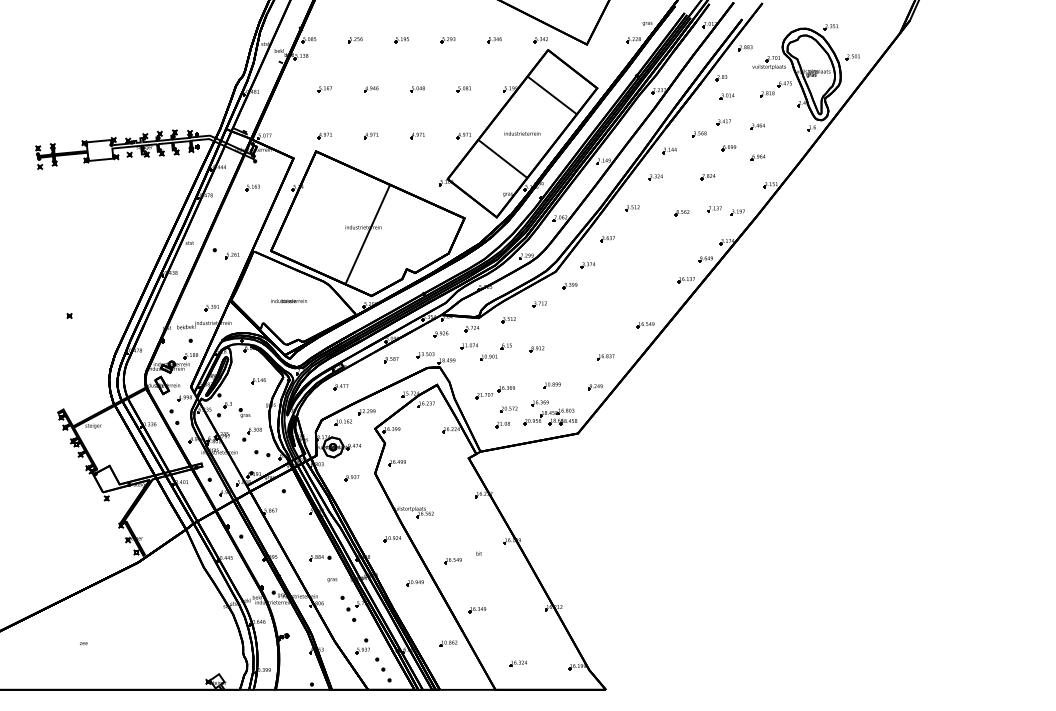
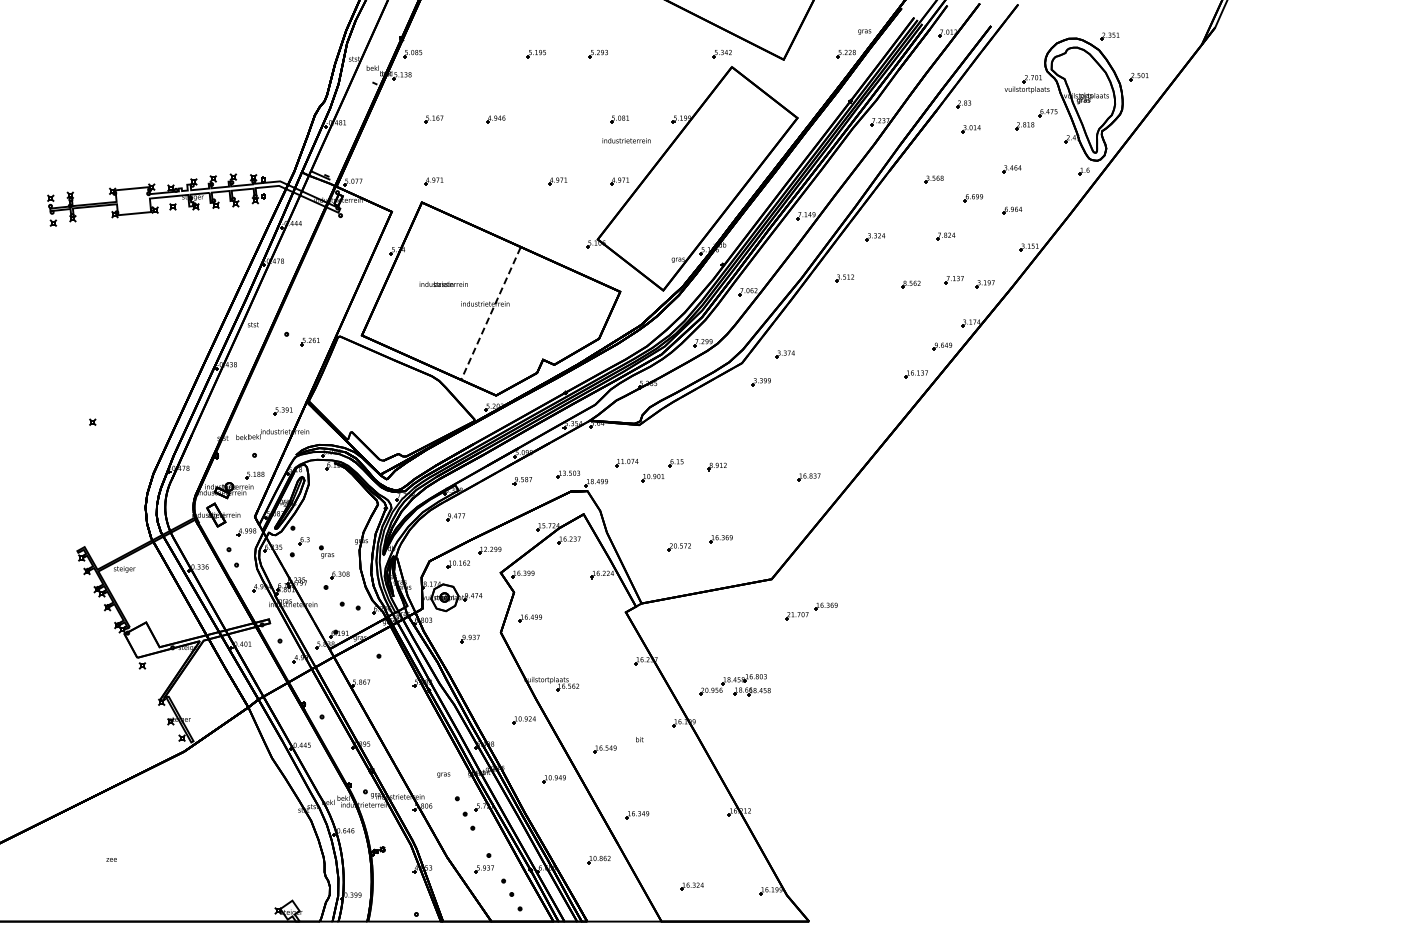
part: (355, 40) -> (474, 54), removed
part: (494, 40) -> (660, 54), removed
part: (744, 48) -> (994, 64), removed
part: (417, 89) -> (557, 119), removed
line: (551, 95) -> (736, 127), removed
part: (723, 122) -> (965, 163), removed
text: (522, 133) -> (626, 140), moved
part: (371, 135) -> (495, 181), removed
part: (669, 150) -> (893, 201), removed
line: (502, 158) -> (671, 212), removed
part: (252, 188) -> (336, 251), removed
line: (367, 234) -> (490, 313), solid -> dashed
part: (606, 239) -> (810, 319), removed
text: (288, 300) -> (443, 283), moved
part: (539, 304) -> (720, 406), removed
part: (508, 319) -> (678, 427), removed
part: (645, 325) -> (861, 434), removed
part: (471, 328) -> (629, 439), removed
part: (440, 334) -> (588, 446), removed
part: (258, 381) -> (344, 509), removed
part: (551, 385) -> (736, 515), removed
part: (595, 387) -> (794, 517), removed
part: (495, 392) -> (811, 611), moved
part: (550, 417) -> (734, 685), moved
part: (502, 424) -> (670, 567), removed
part: (320, 558) -> (427, 745), removed

